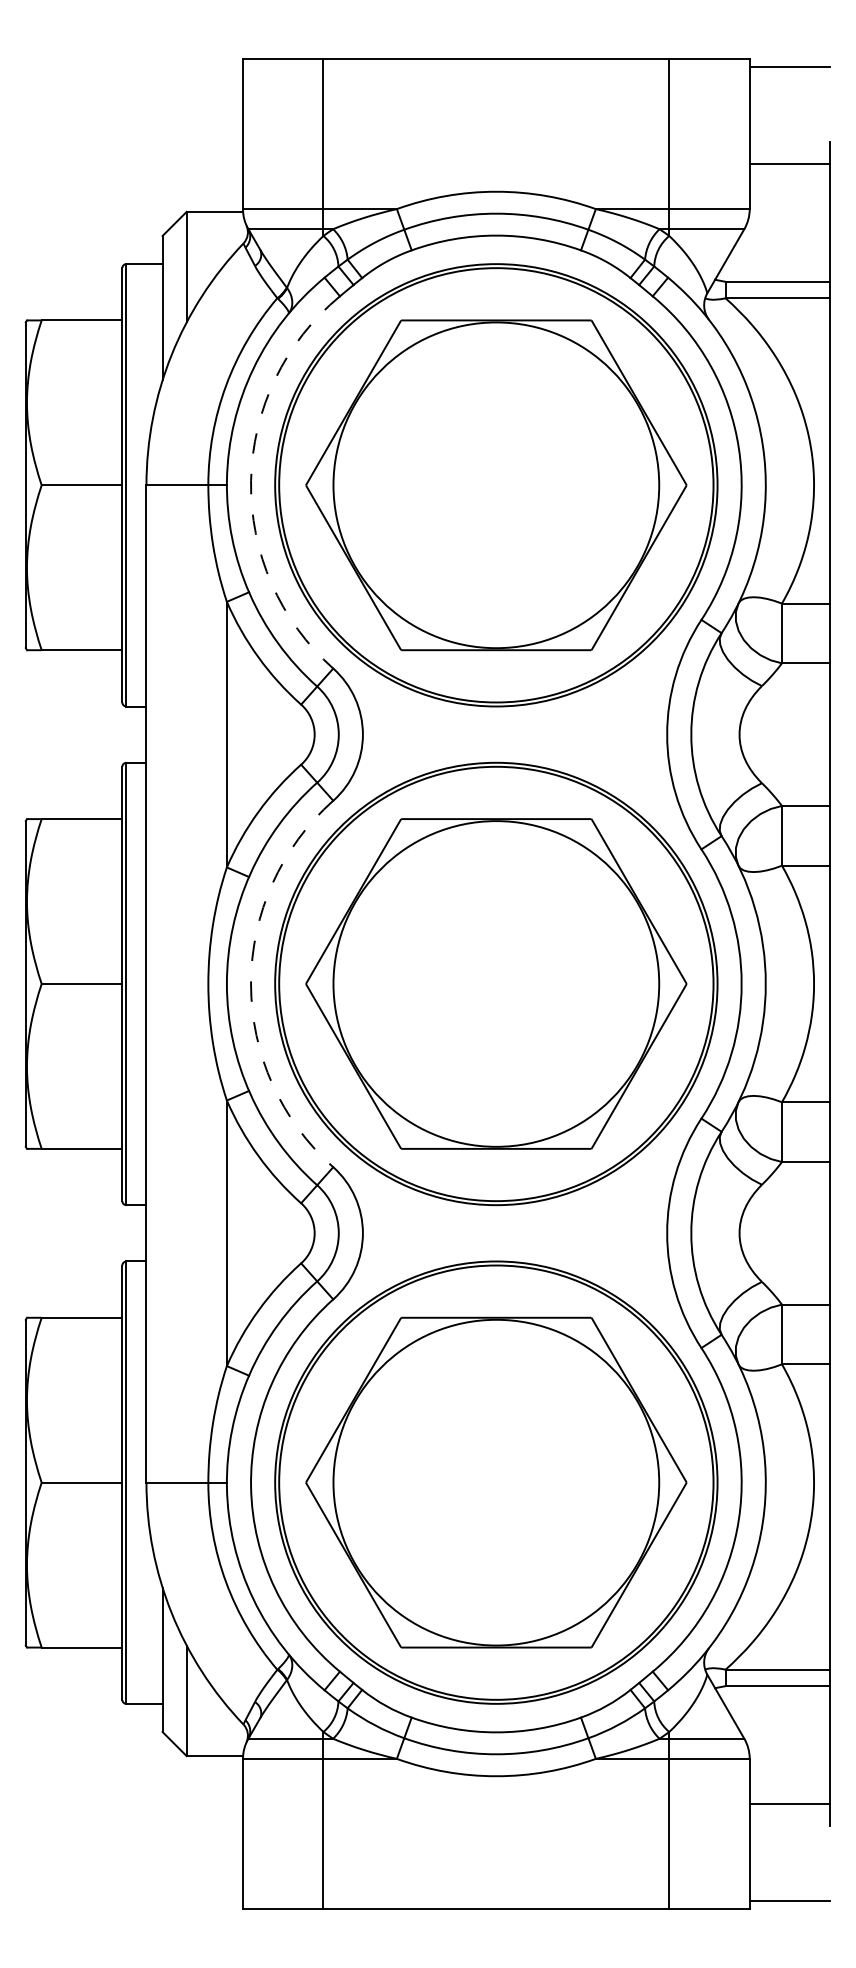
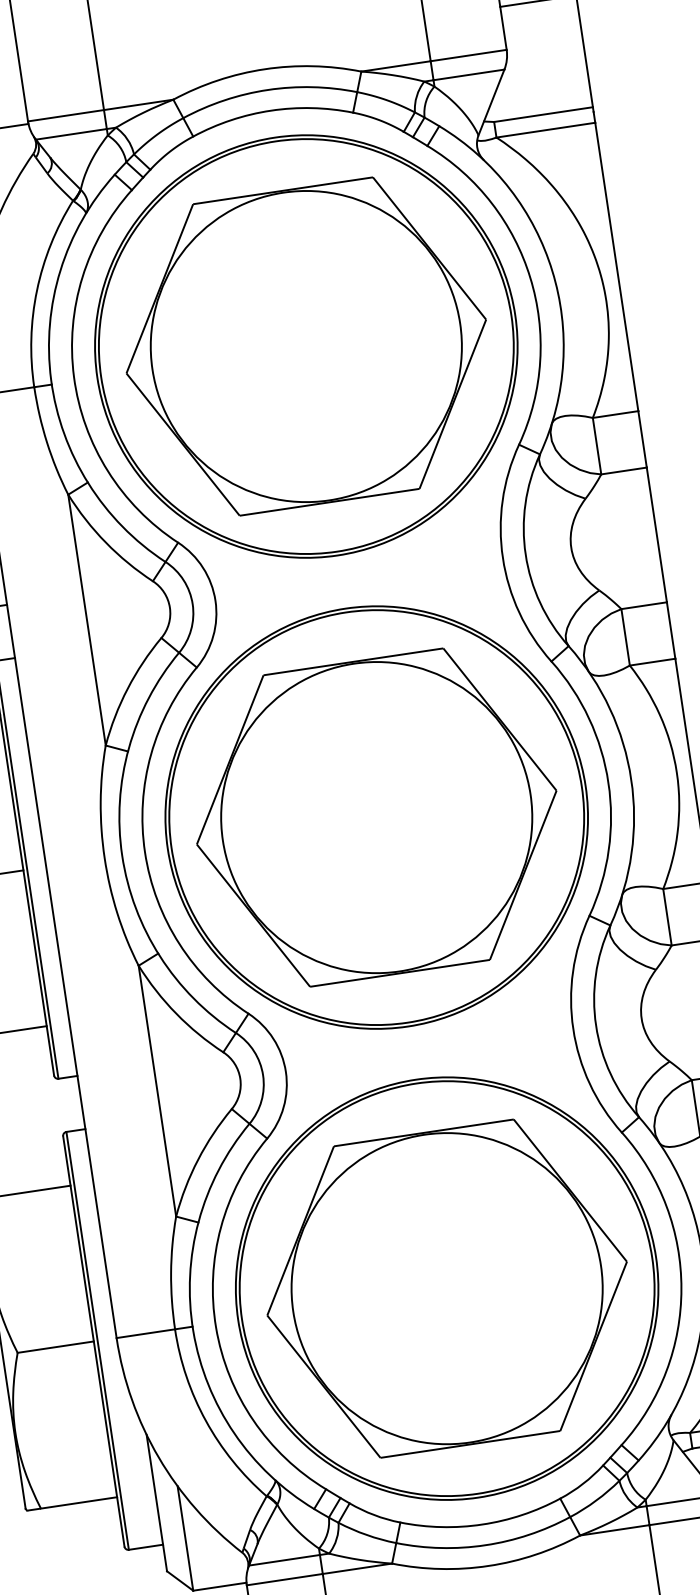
arc: (251, 480) -> (74, 376), dashed -> solid
arc: (251, 983) -> (145, 851), dashed -> solid

